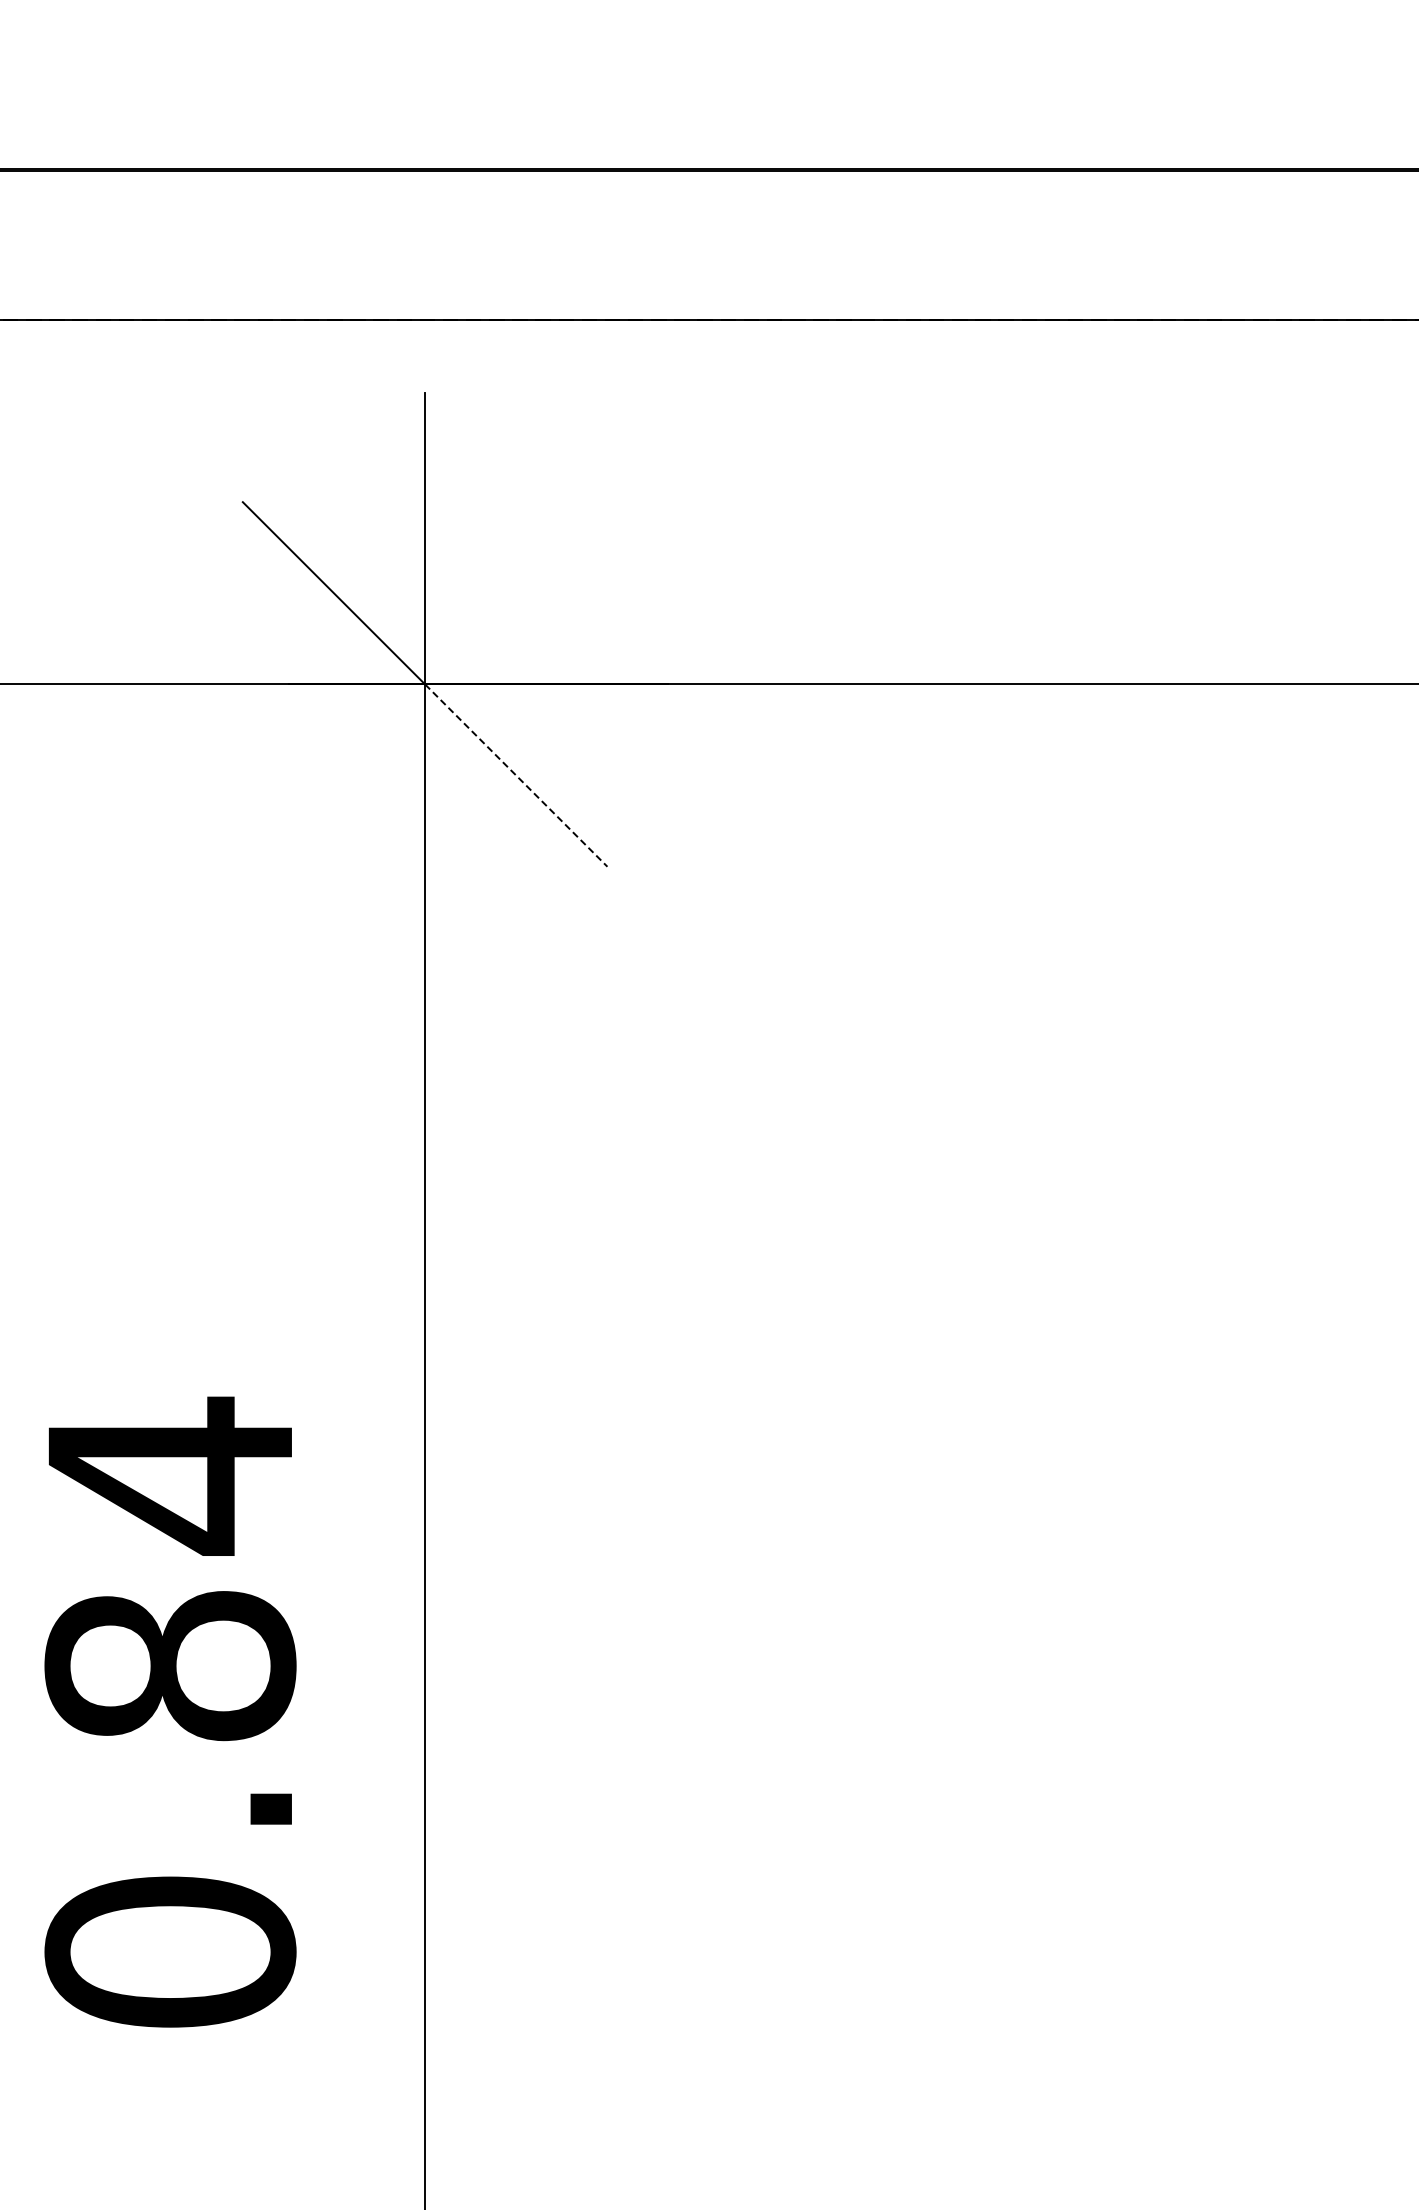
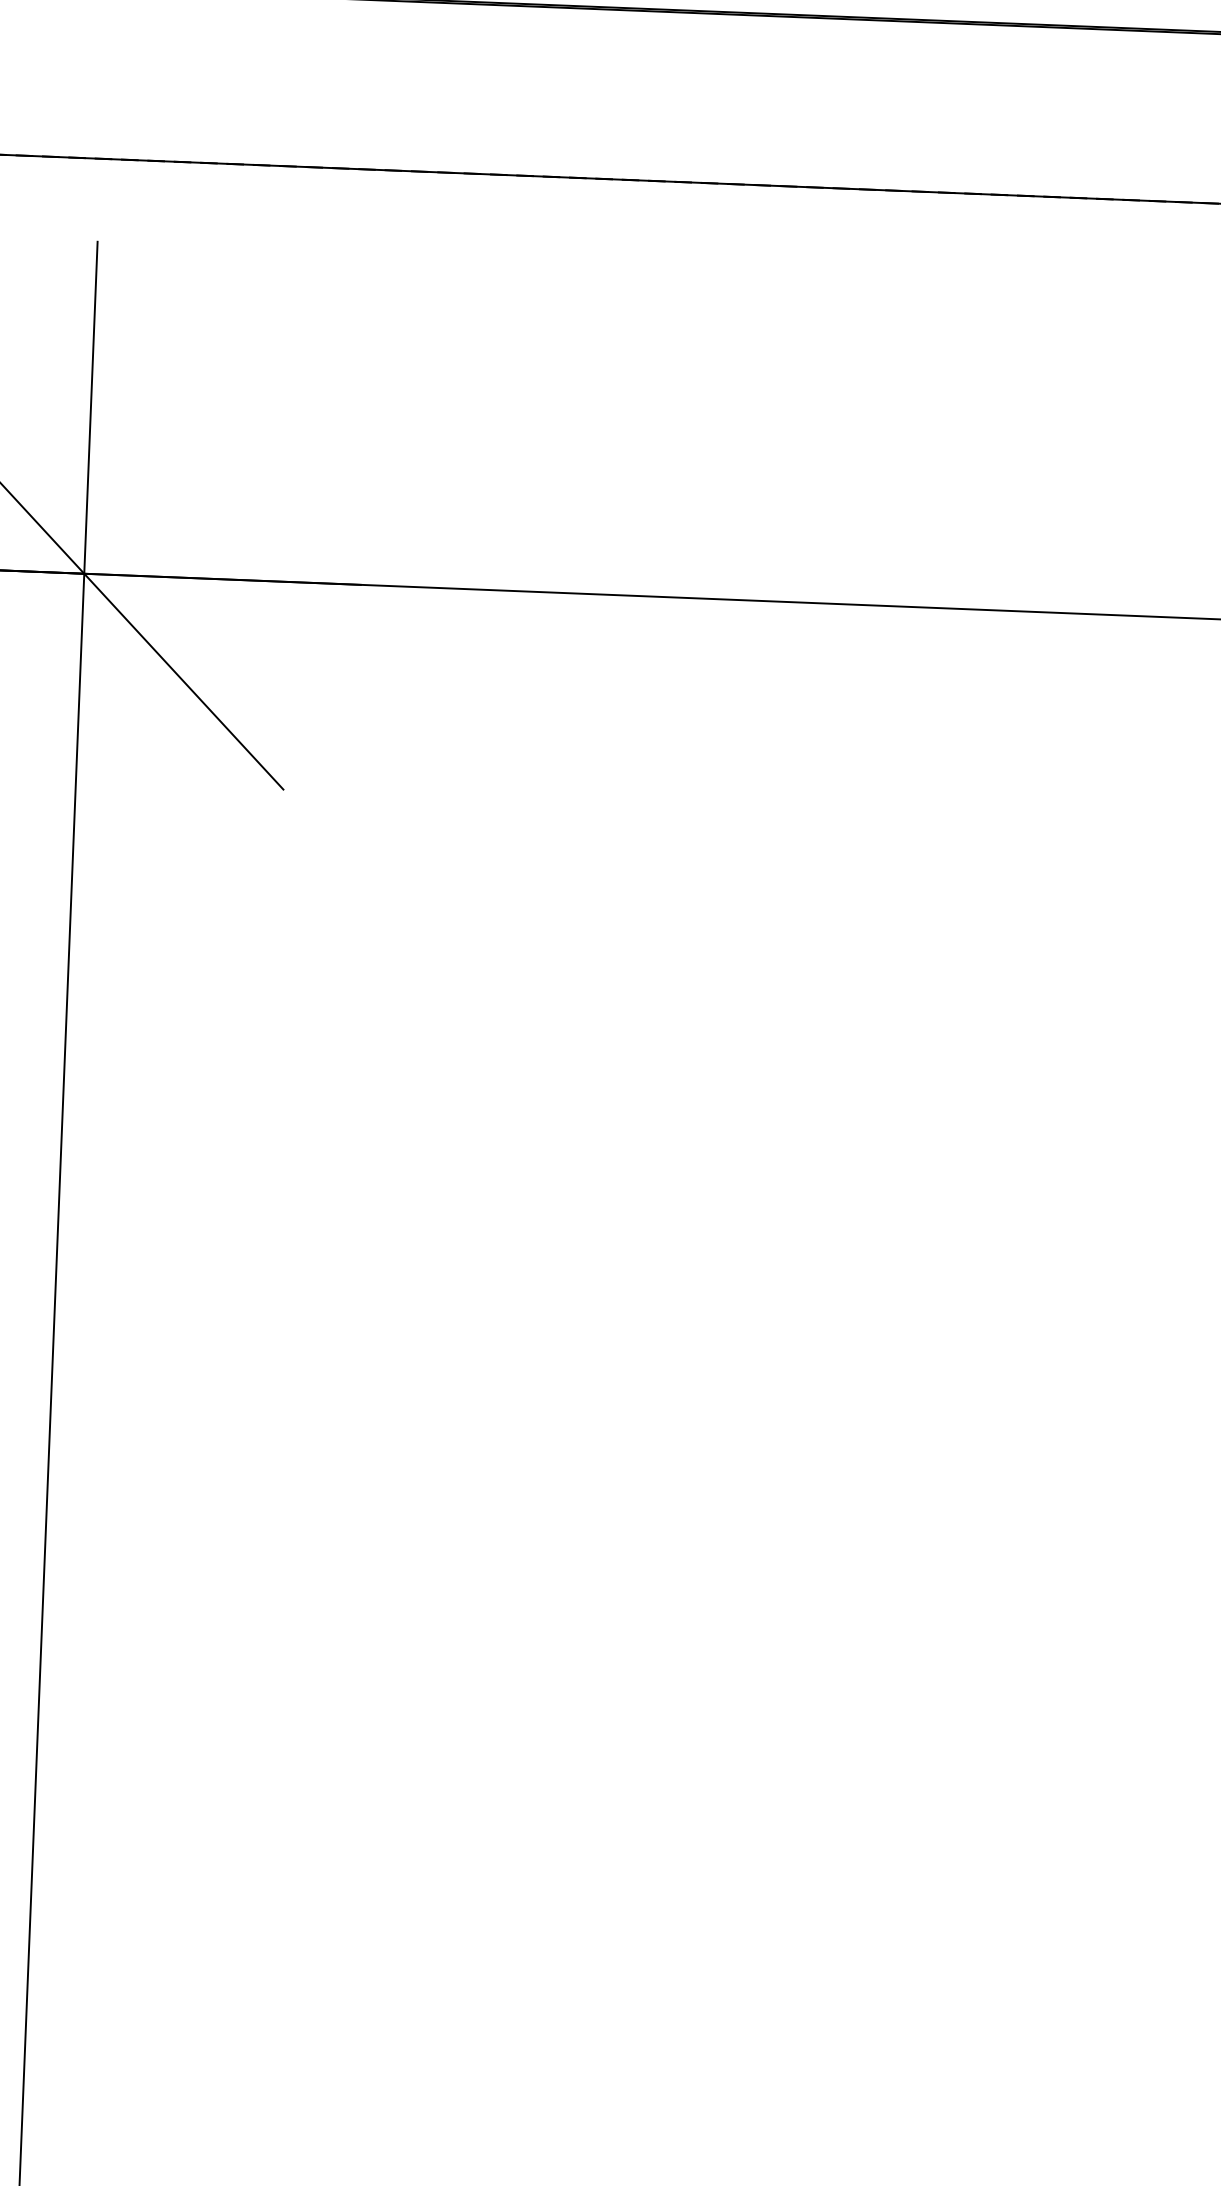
line: (516, 775) -> (184, 681), dashed -> solid

